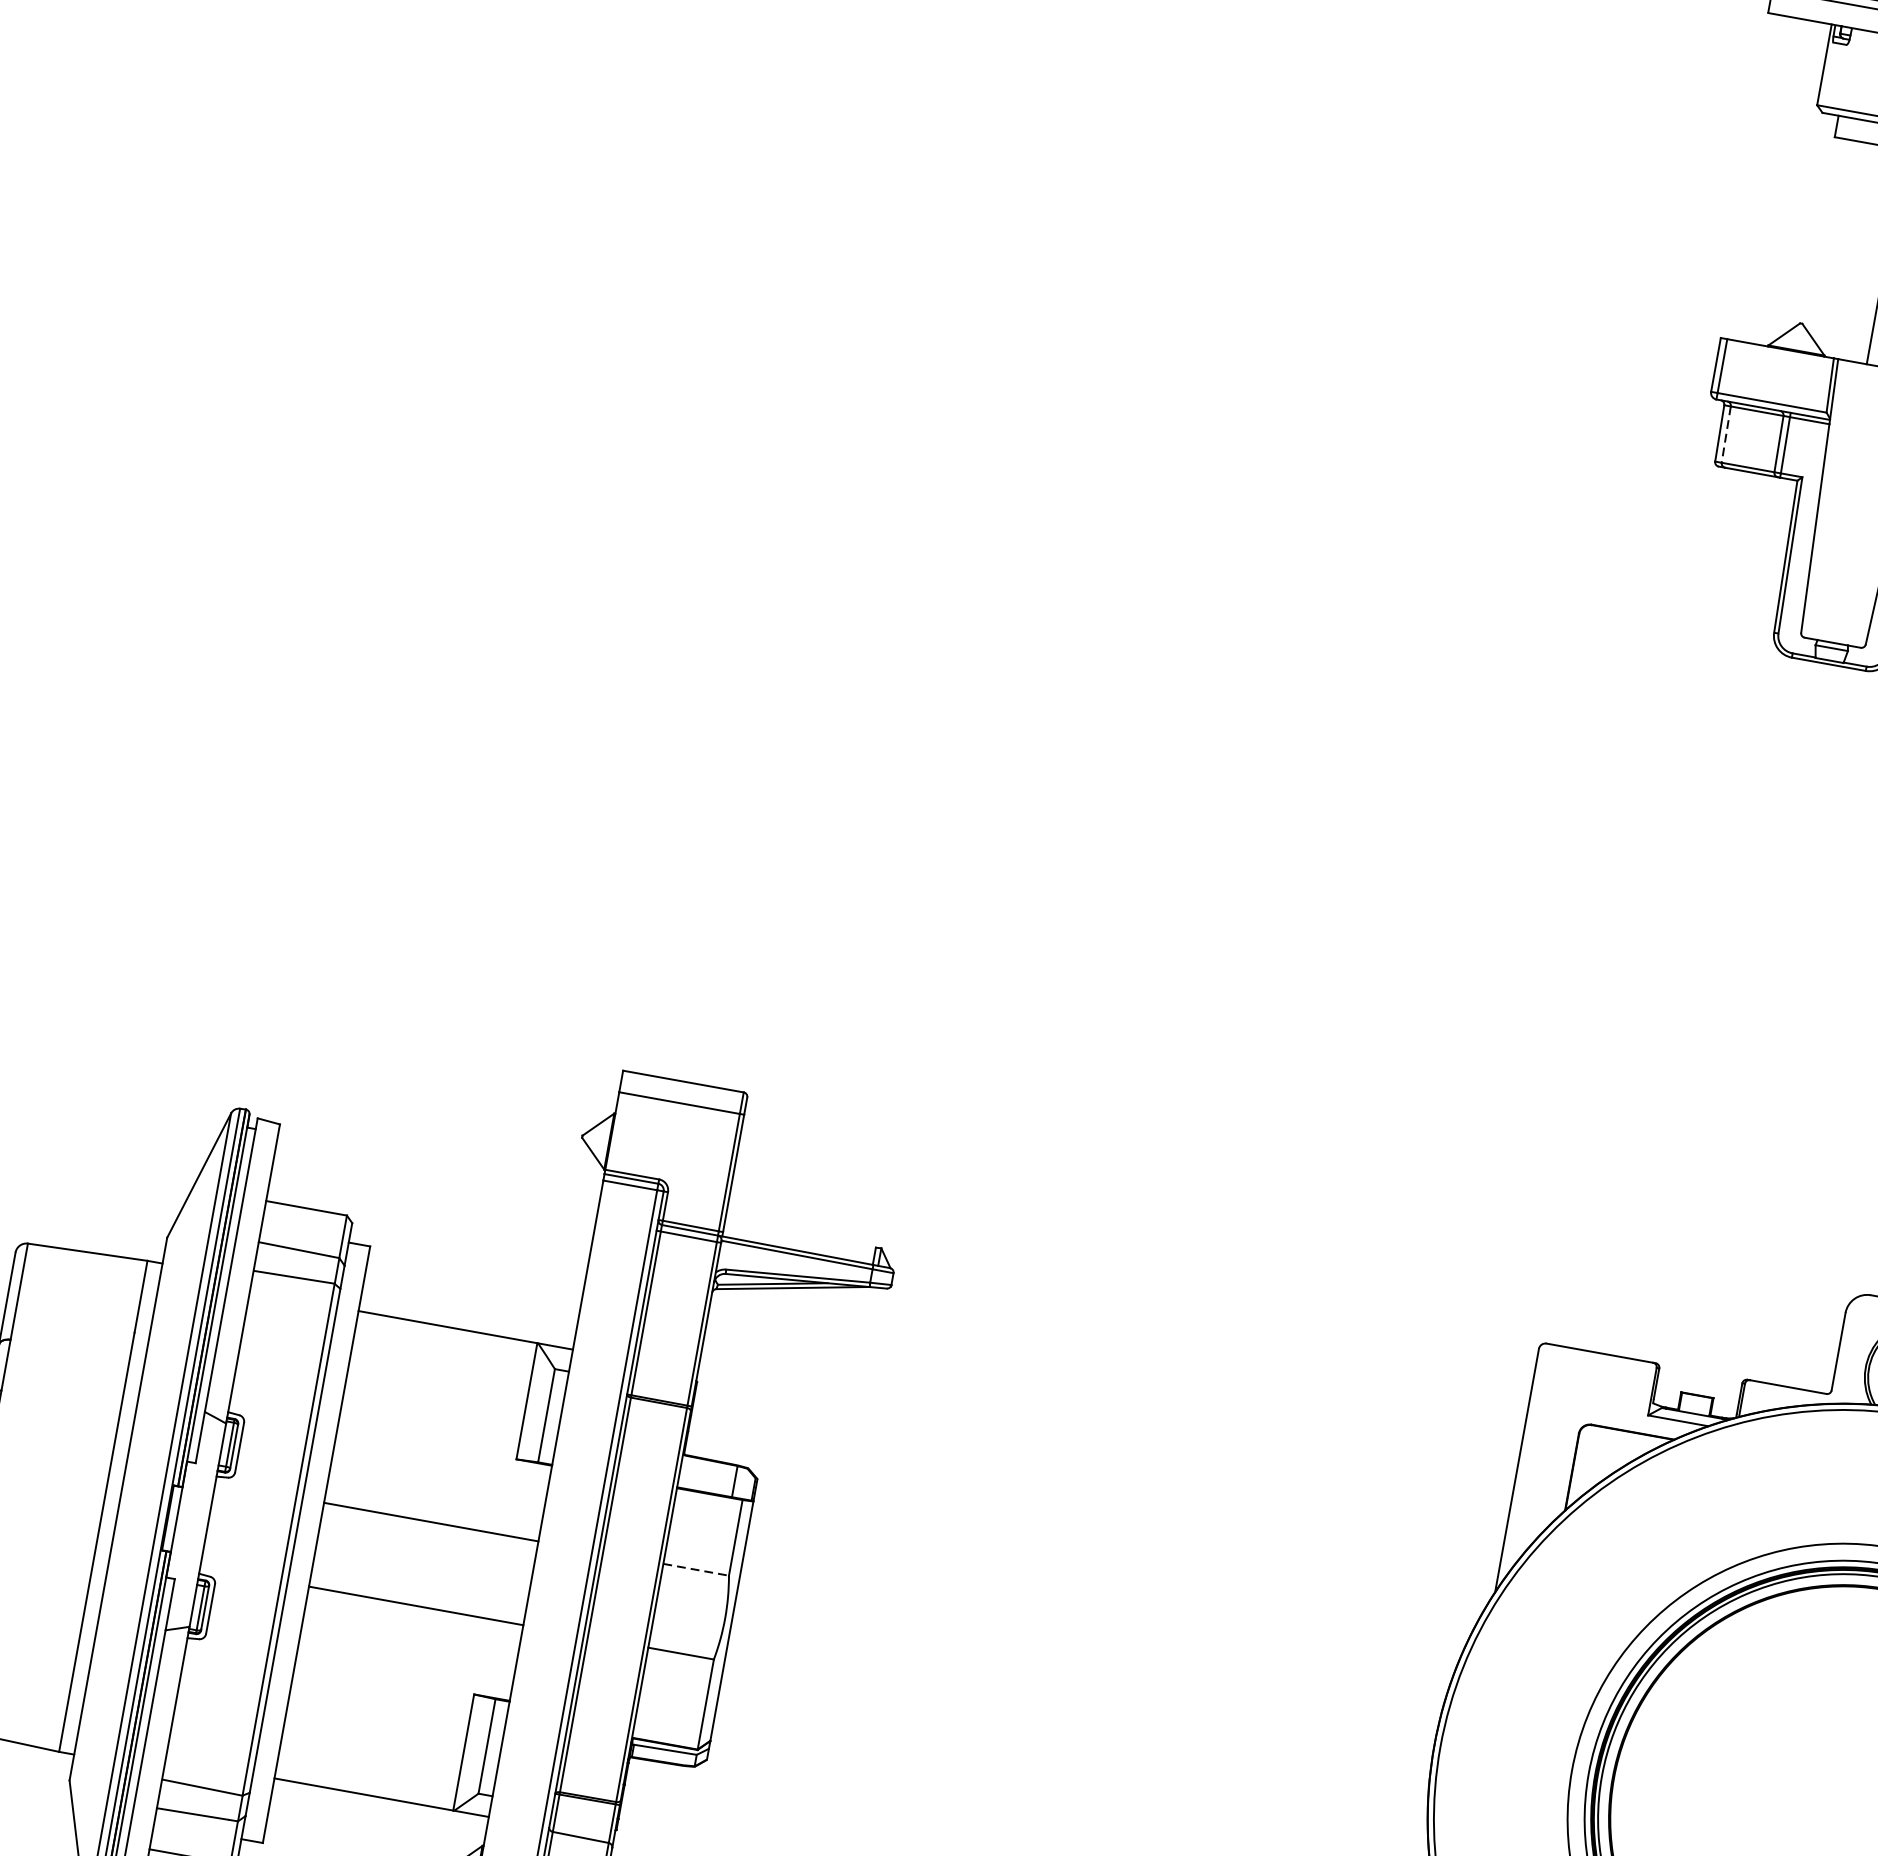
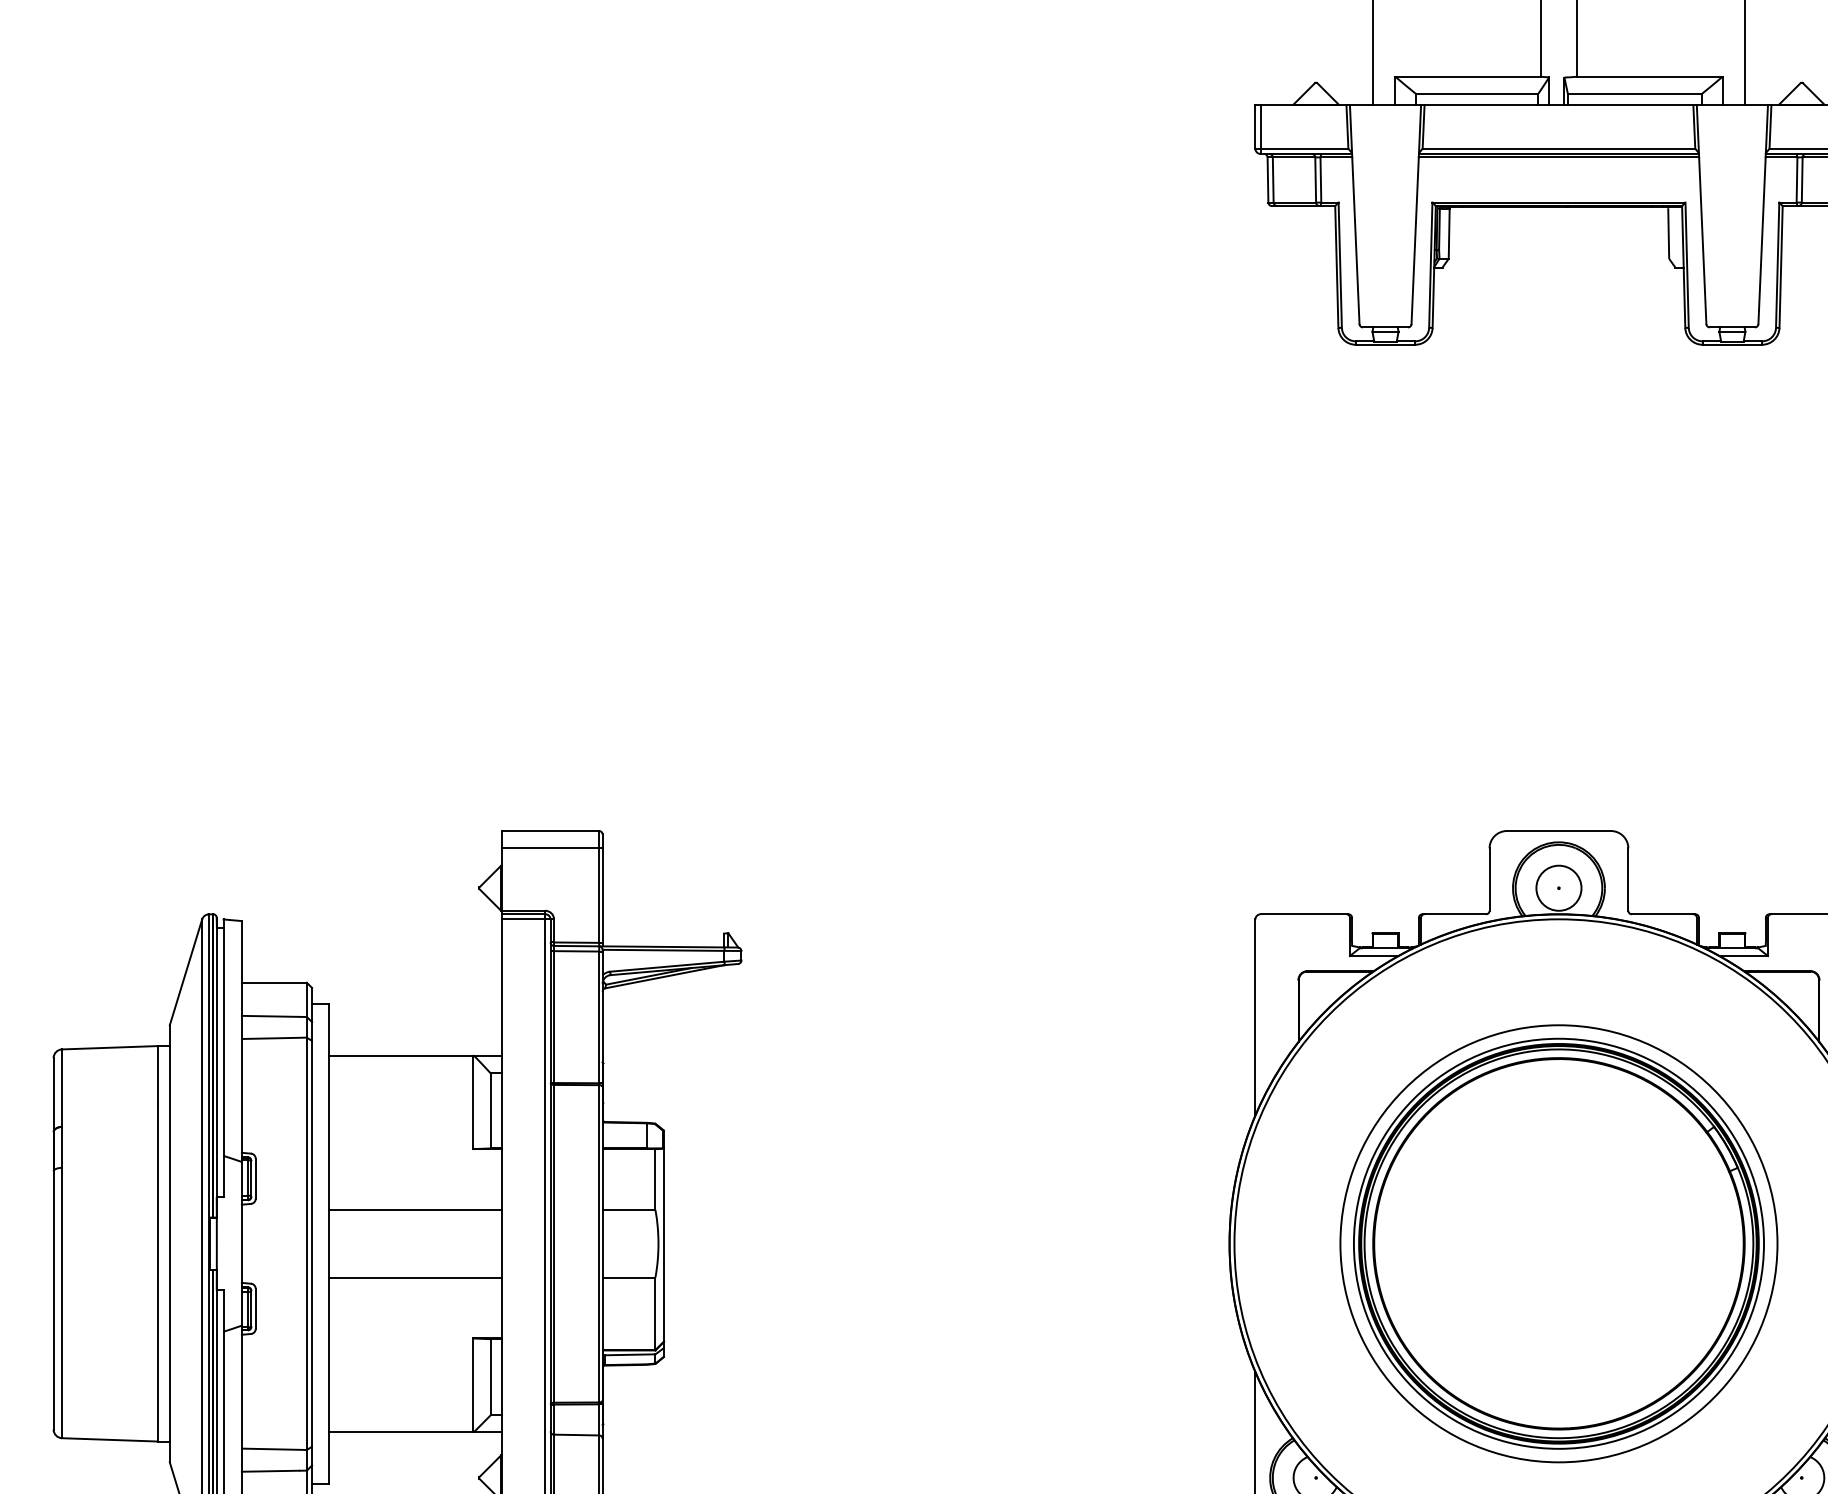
line: (1726, 435) -> (1273, 180), dashed -> solid
line: (696, 1570) -> (629, 1210), dashed -> solid

